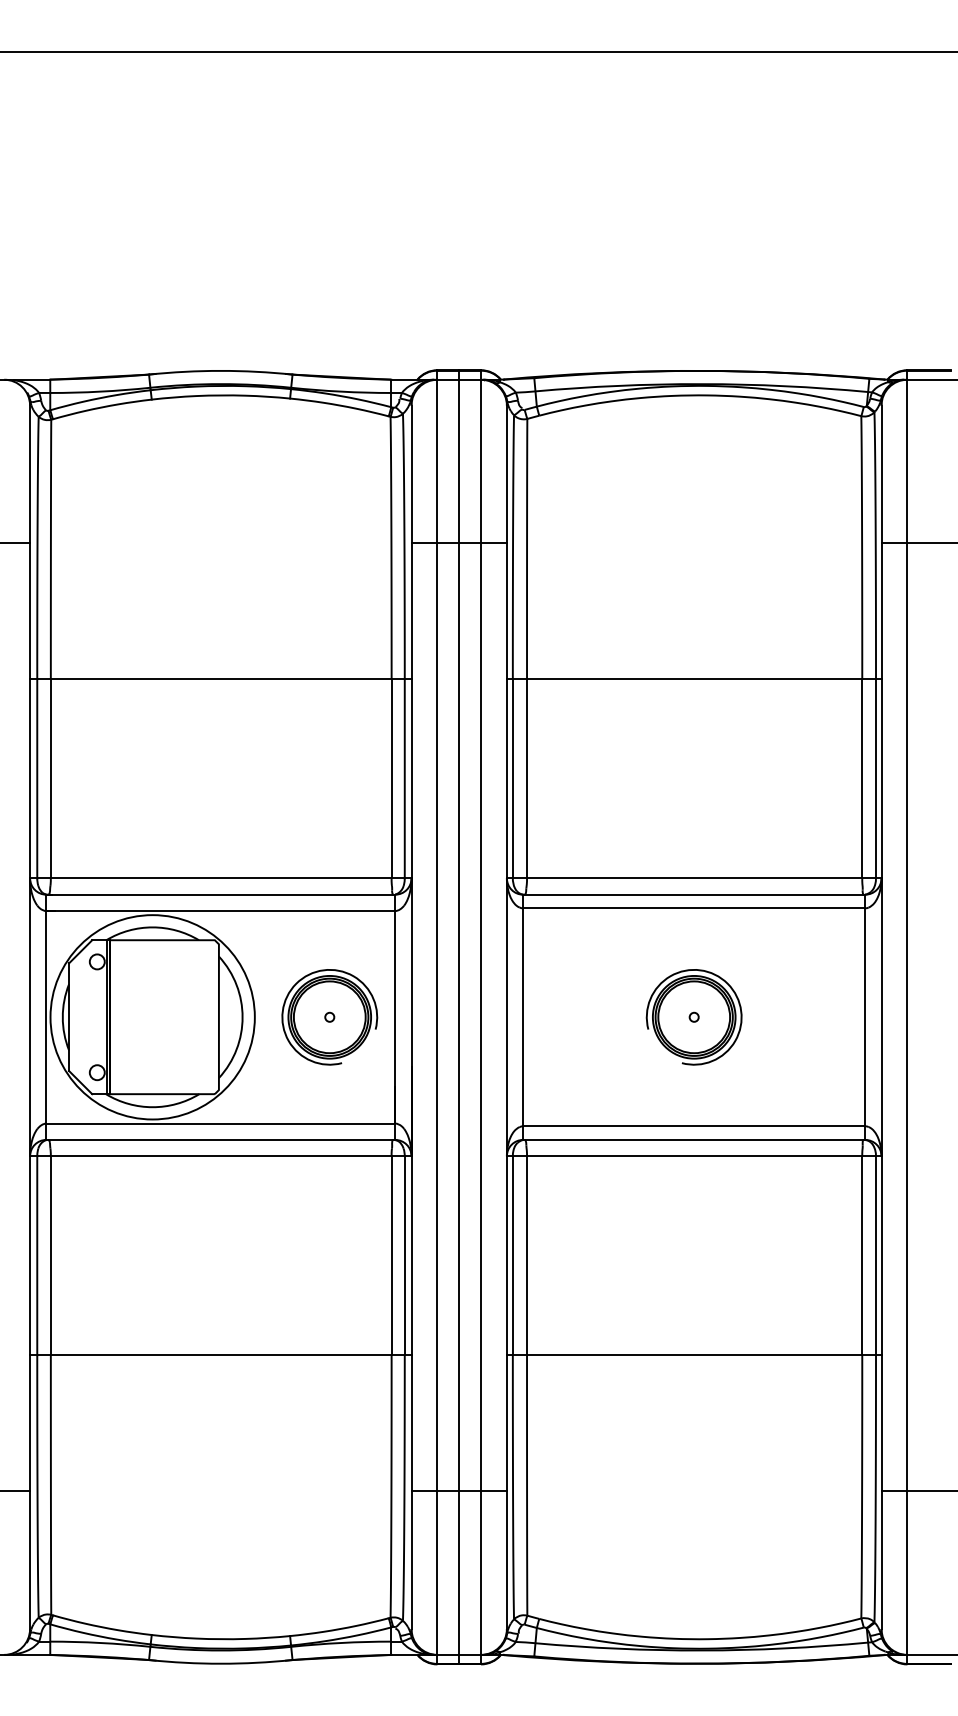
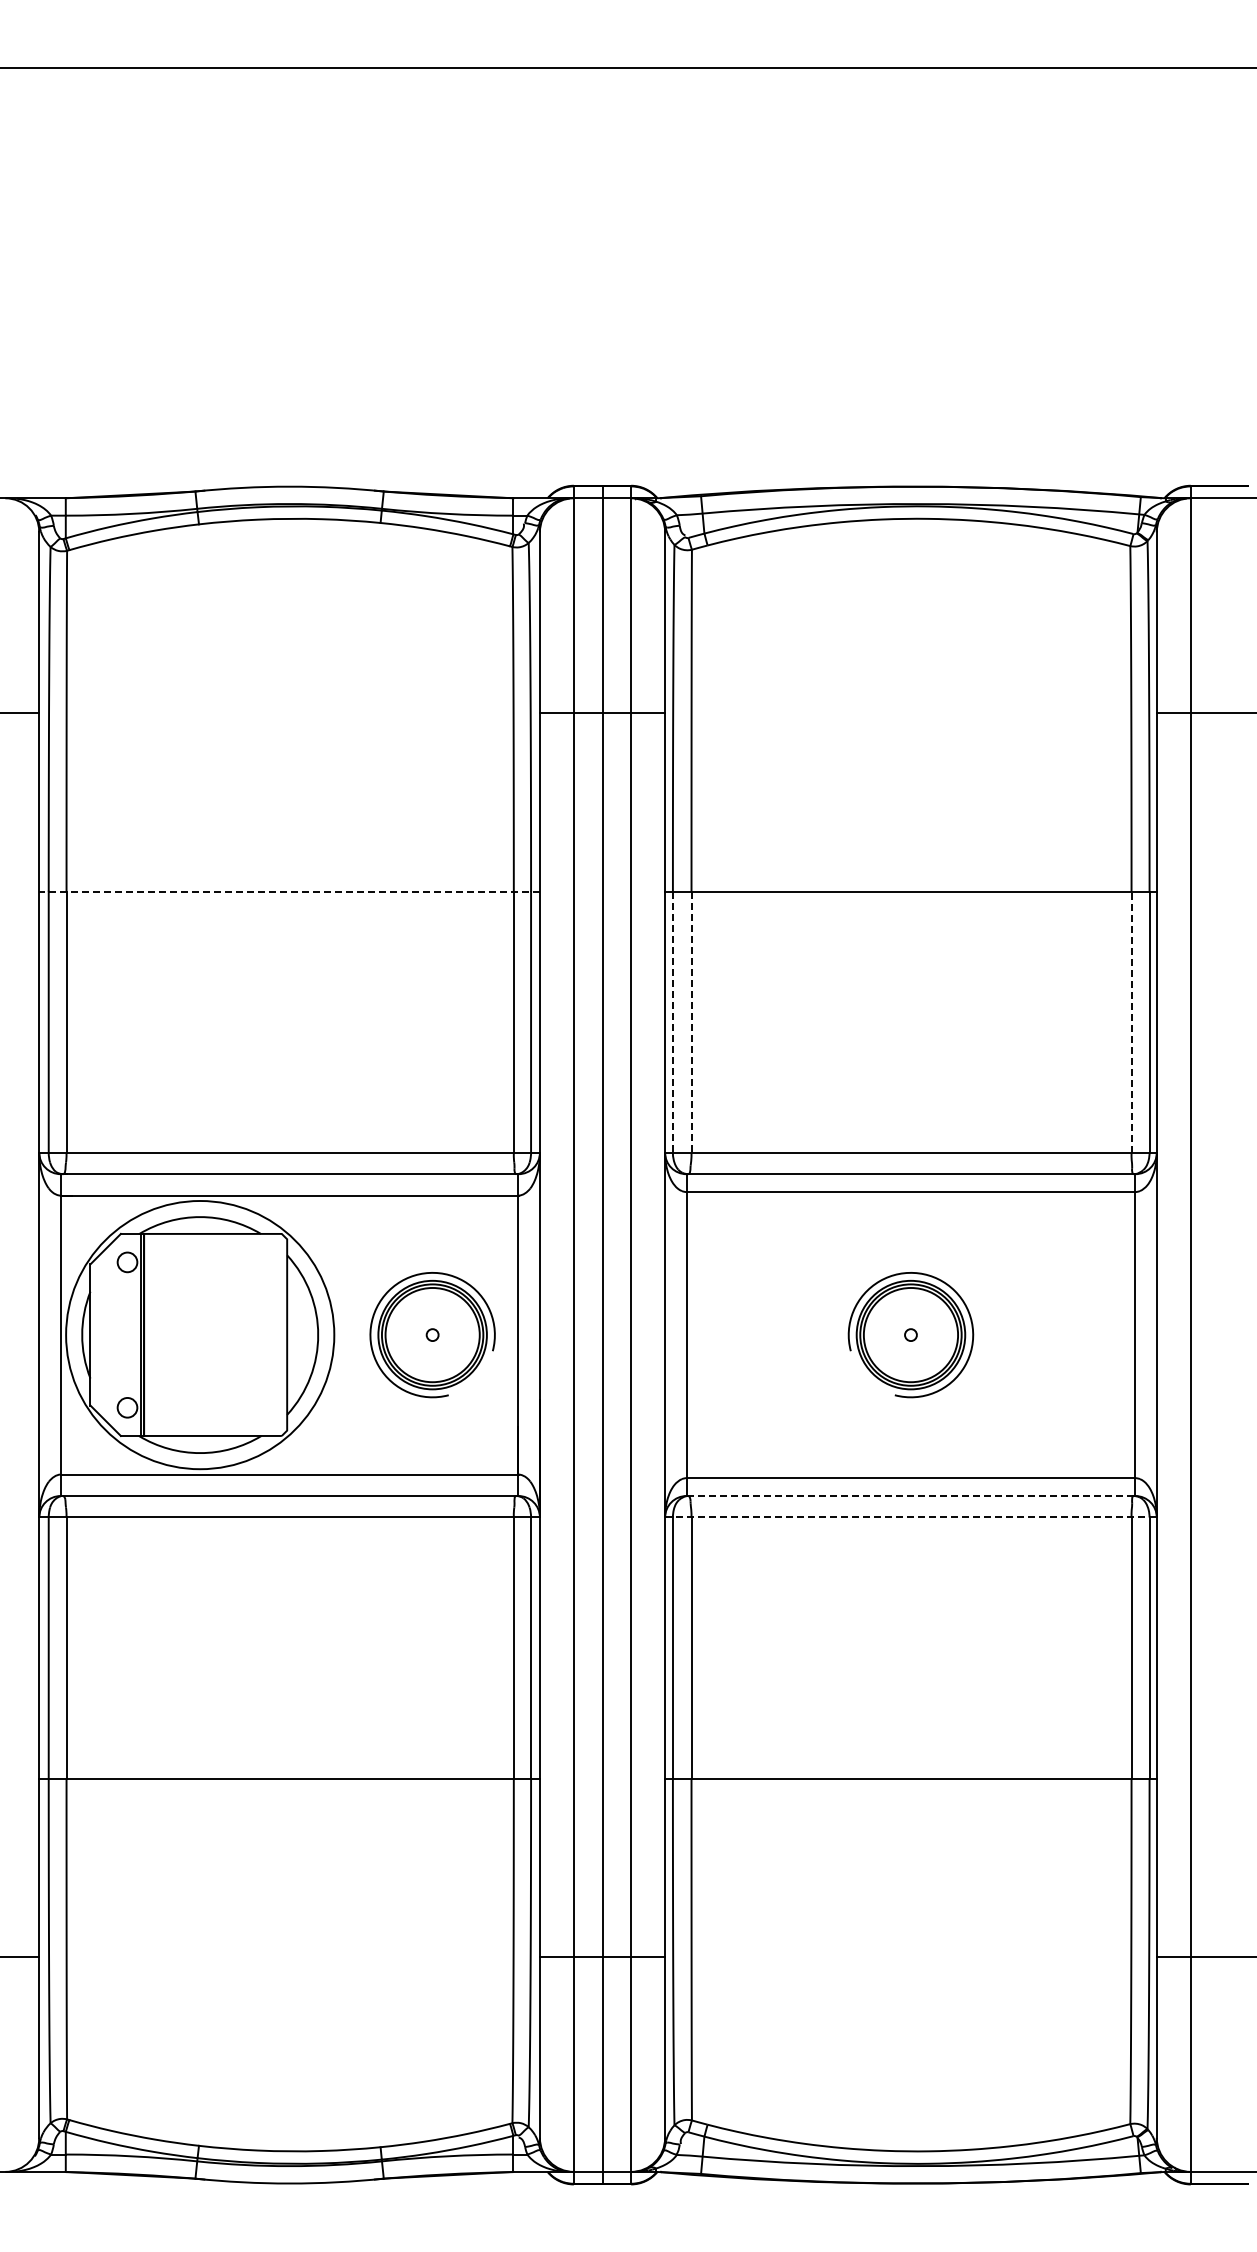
line: (220, 679) -> (289, 891), solid -> dashed
line: (512, 779) -> (672, 1022), solid -> dashed
line: (526, 779) -> (691, 1022), solid -> dashed
line: (862, 779) -> (1131, 1022), solid -> dashed
line: (694, 1140) -> (911, 1496), solid -> dashed
line: (693, 1156) -> (910, 1517), solid -> dashed

